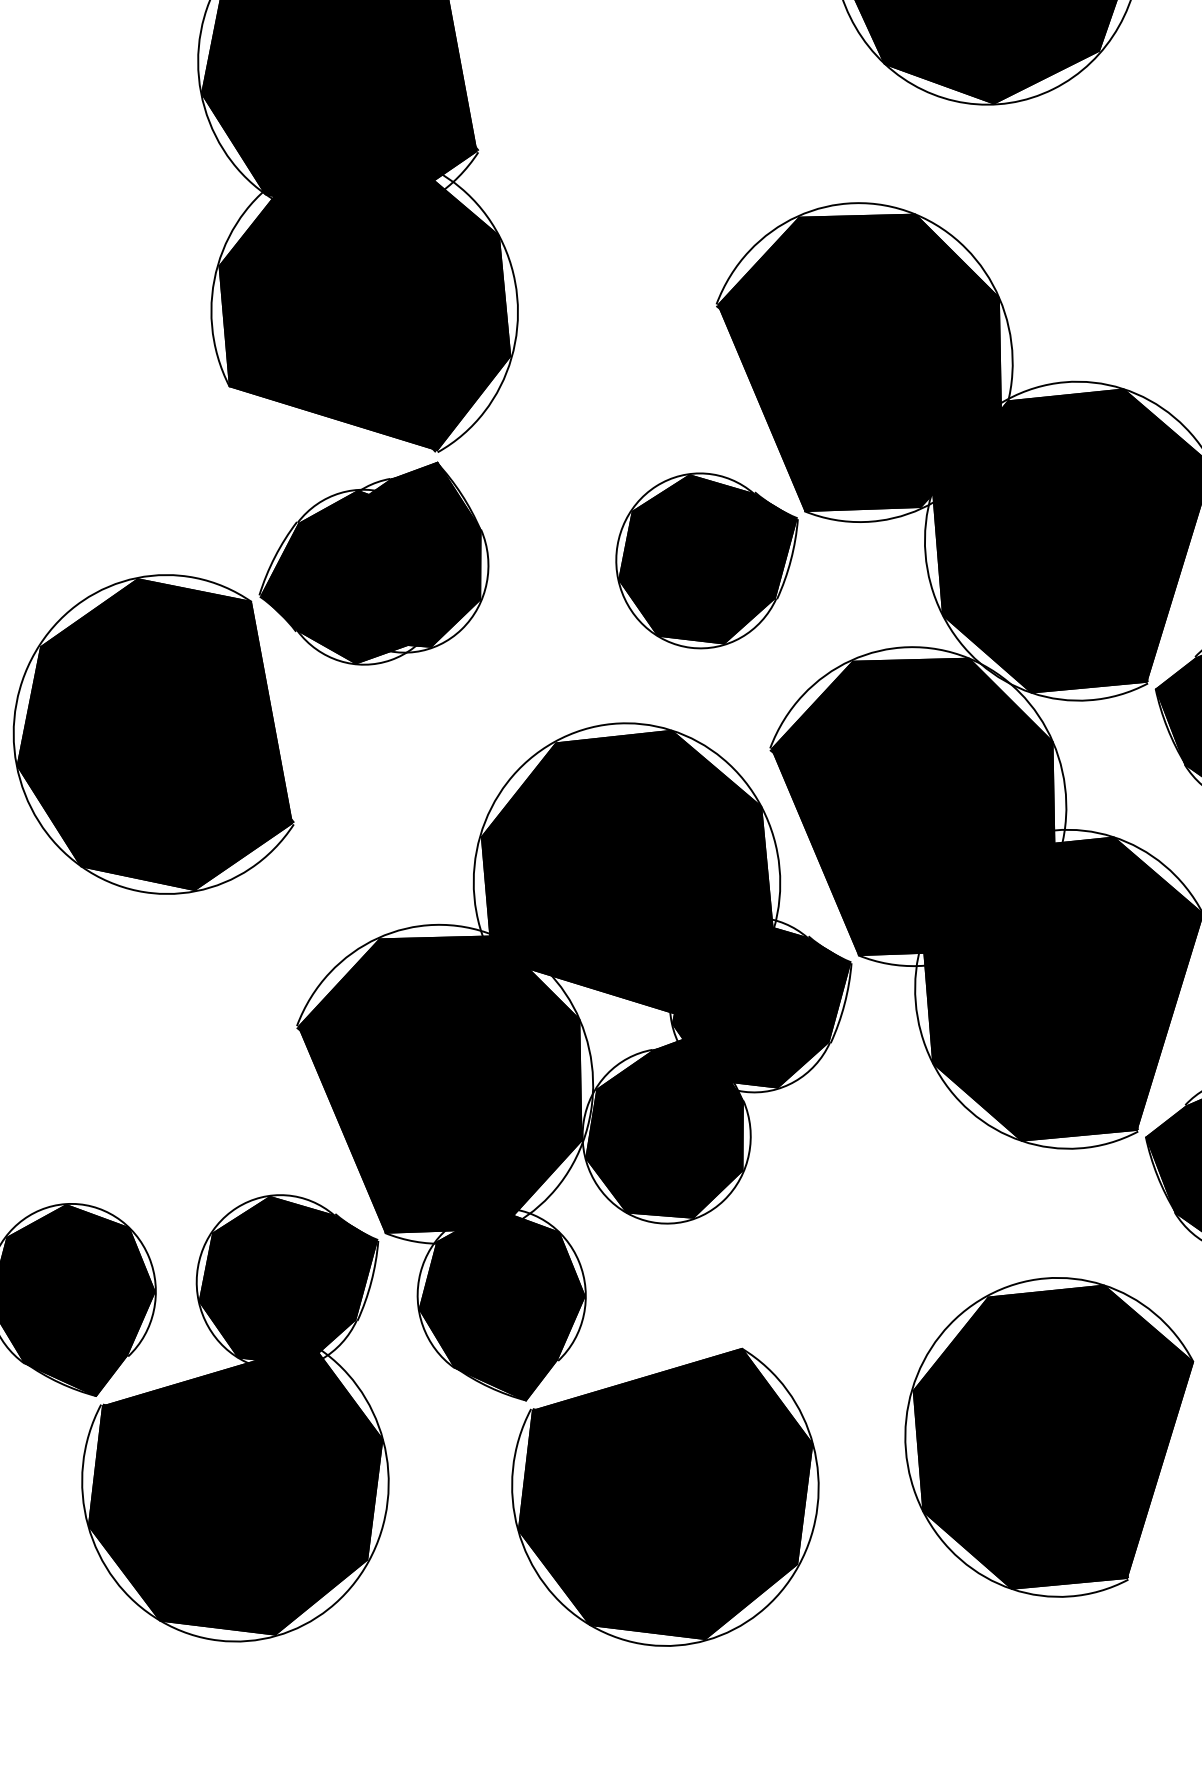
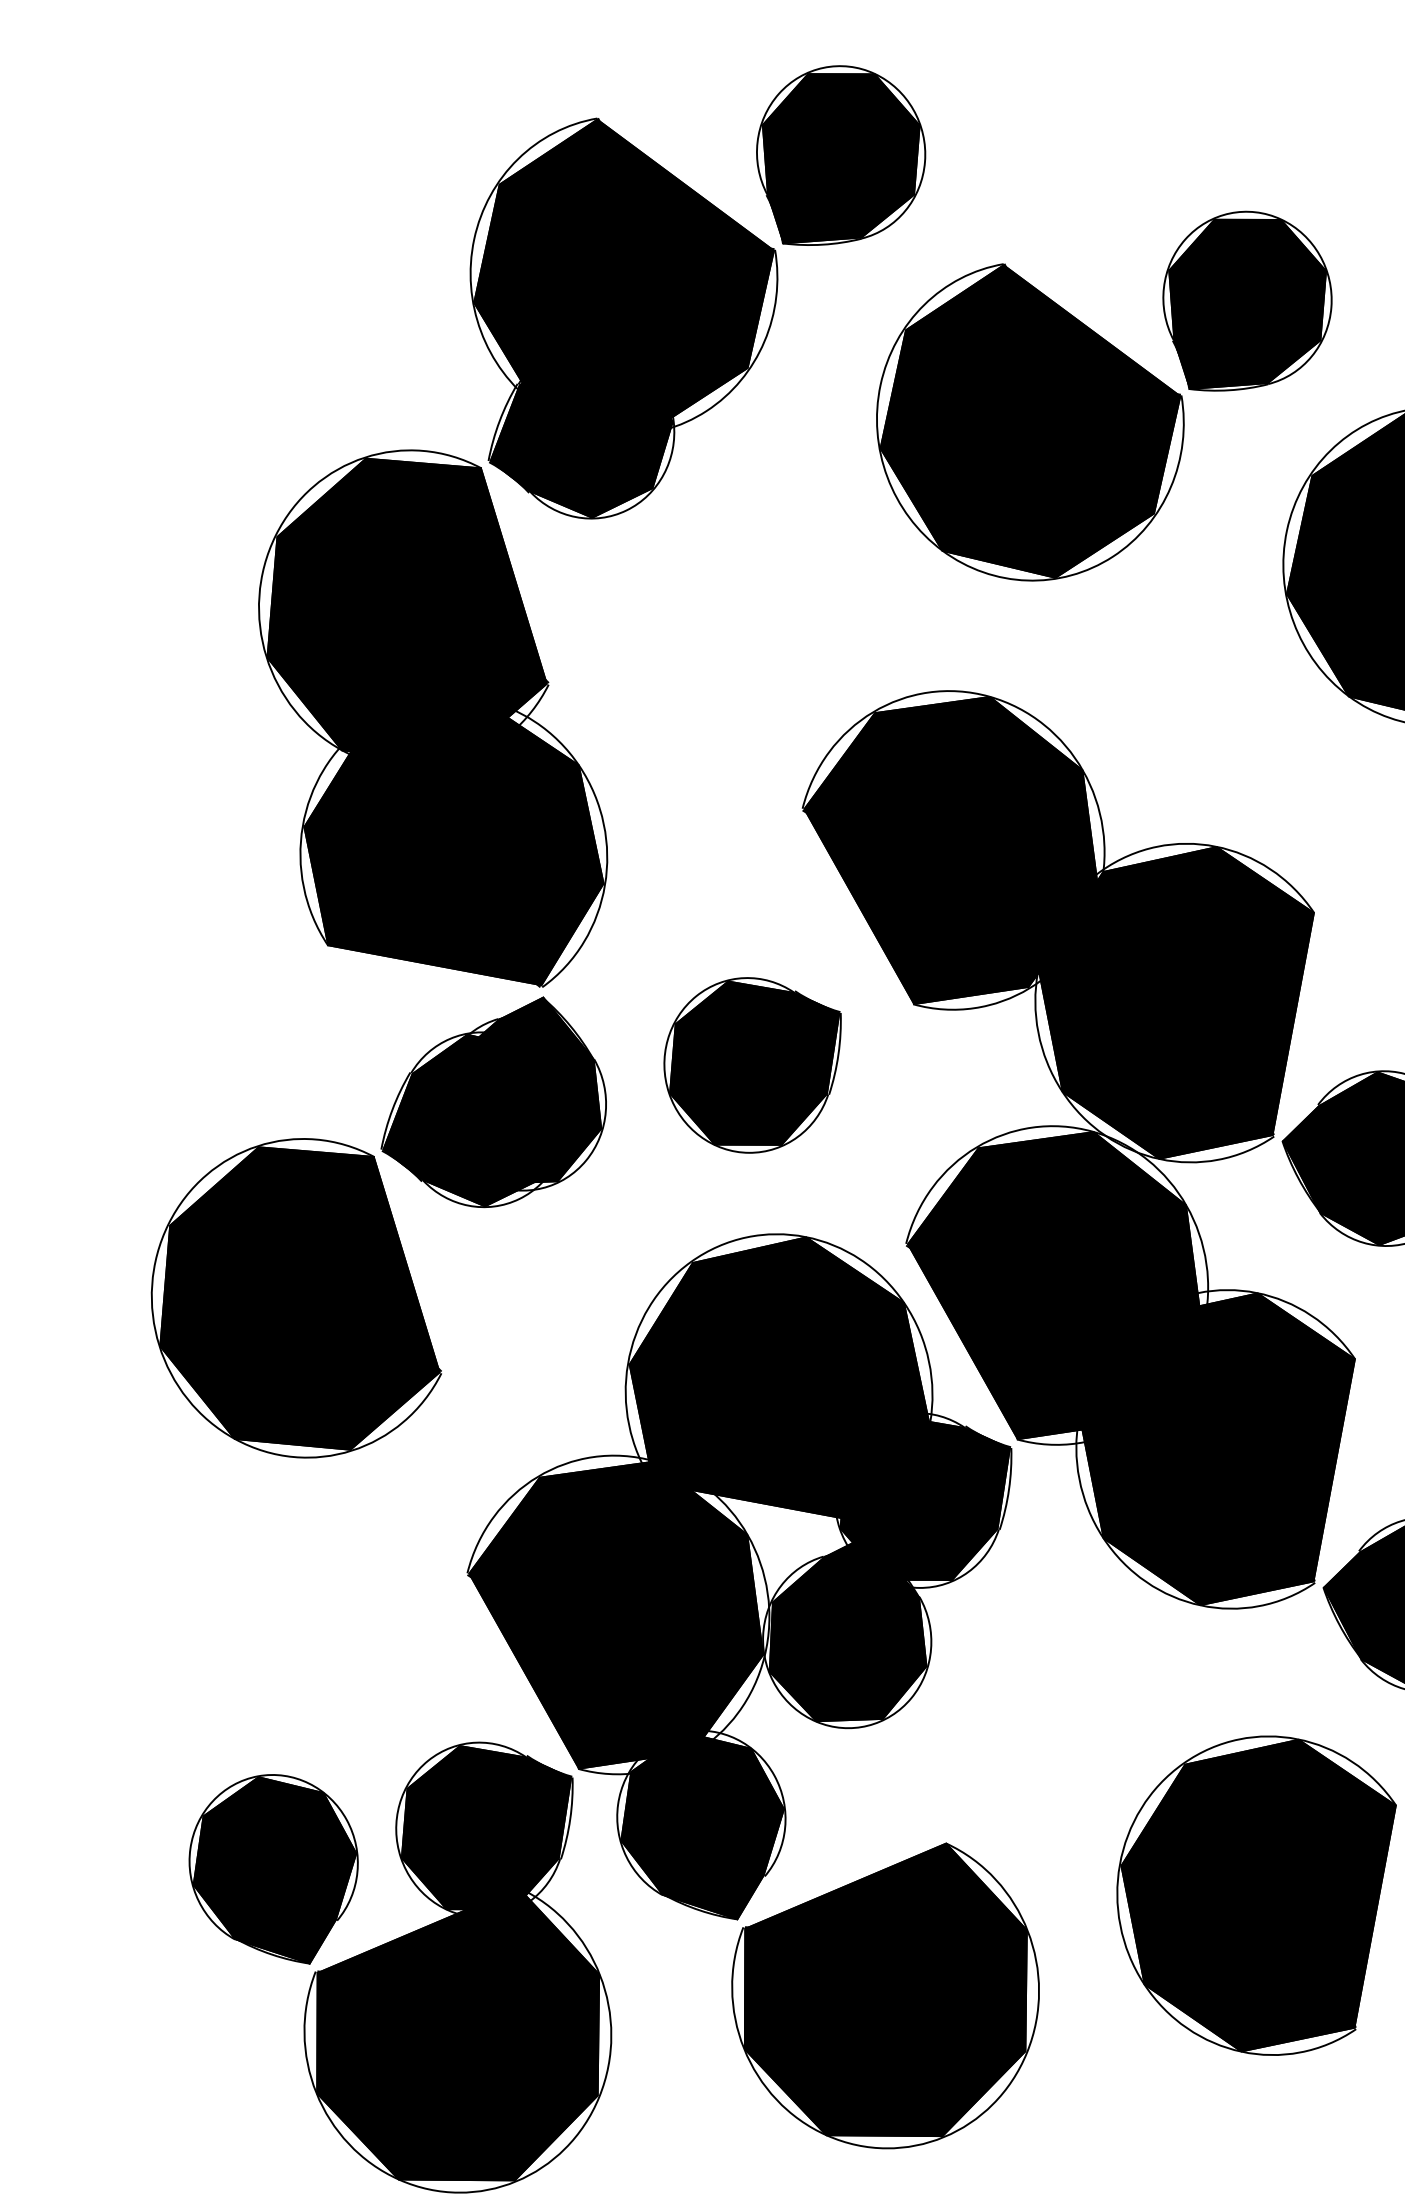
part: (704, 561) -> (752, 1065), moved

